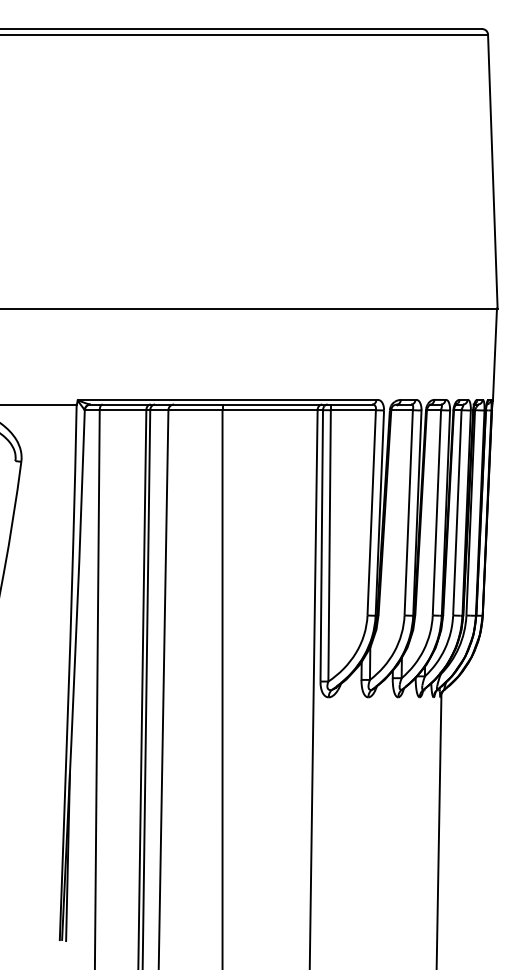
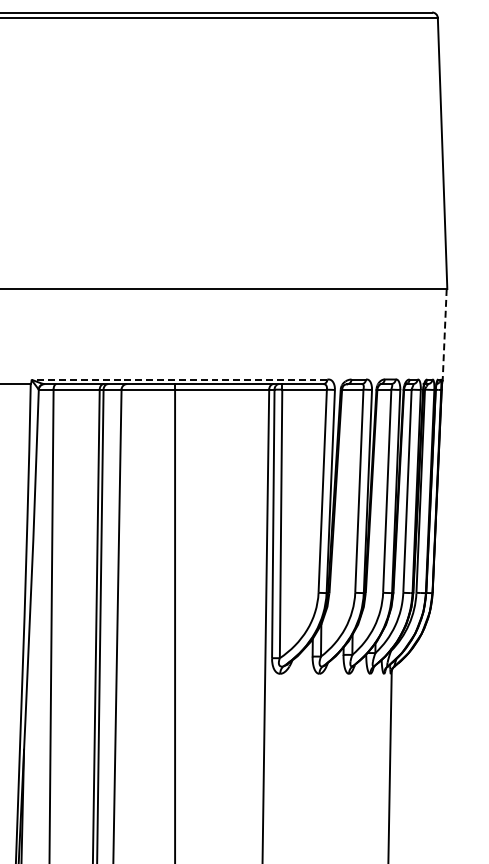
line: (494, 354) -> (444, 334), solid -> dashed
line: (226, 399) -> (179, 379), solid -> dashed

